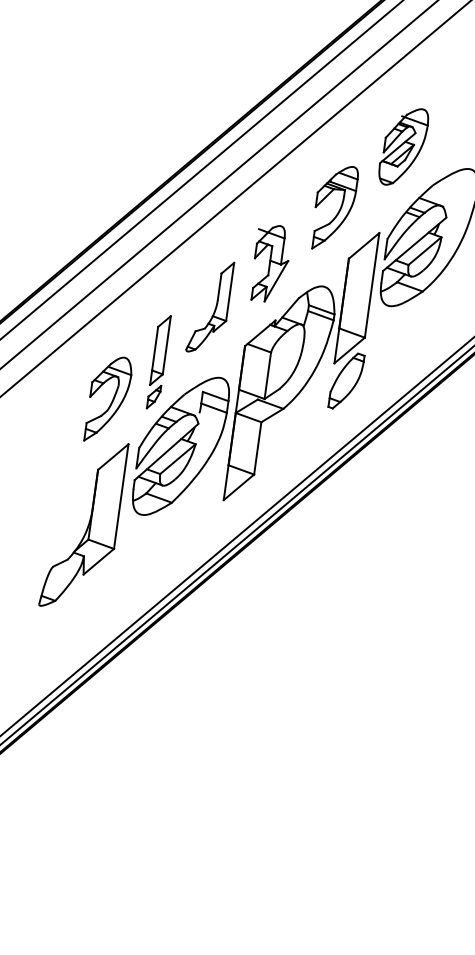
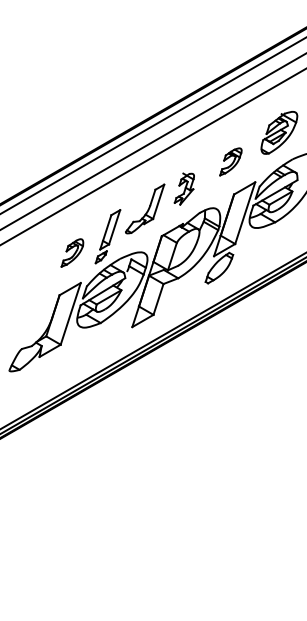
part: (333, 206) -> (230, 161), size x0.6
part: (267, 263) -> (184, 188), size x0.7
part: (106, 397) -> (72, 252), size x0.6

